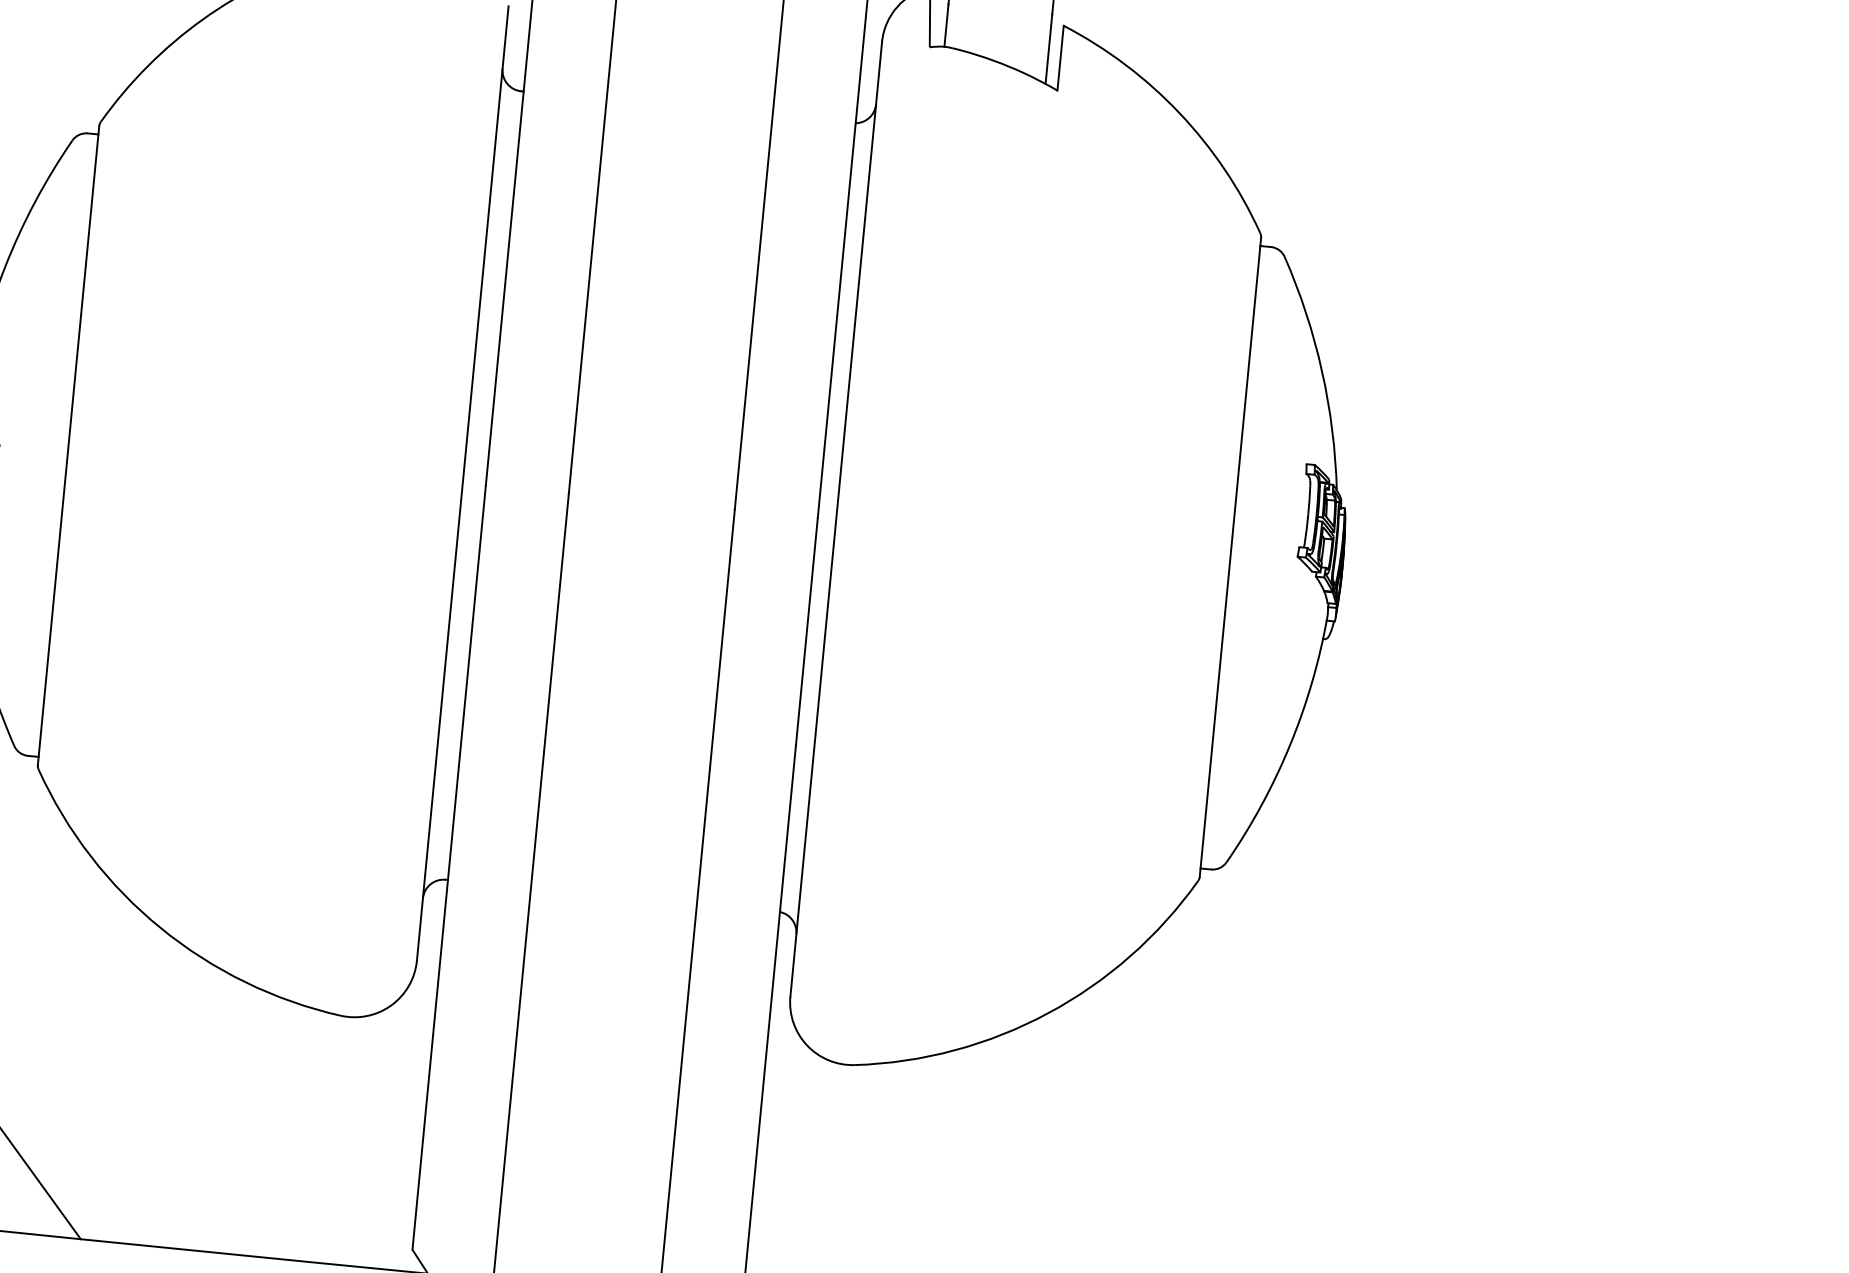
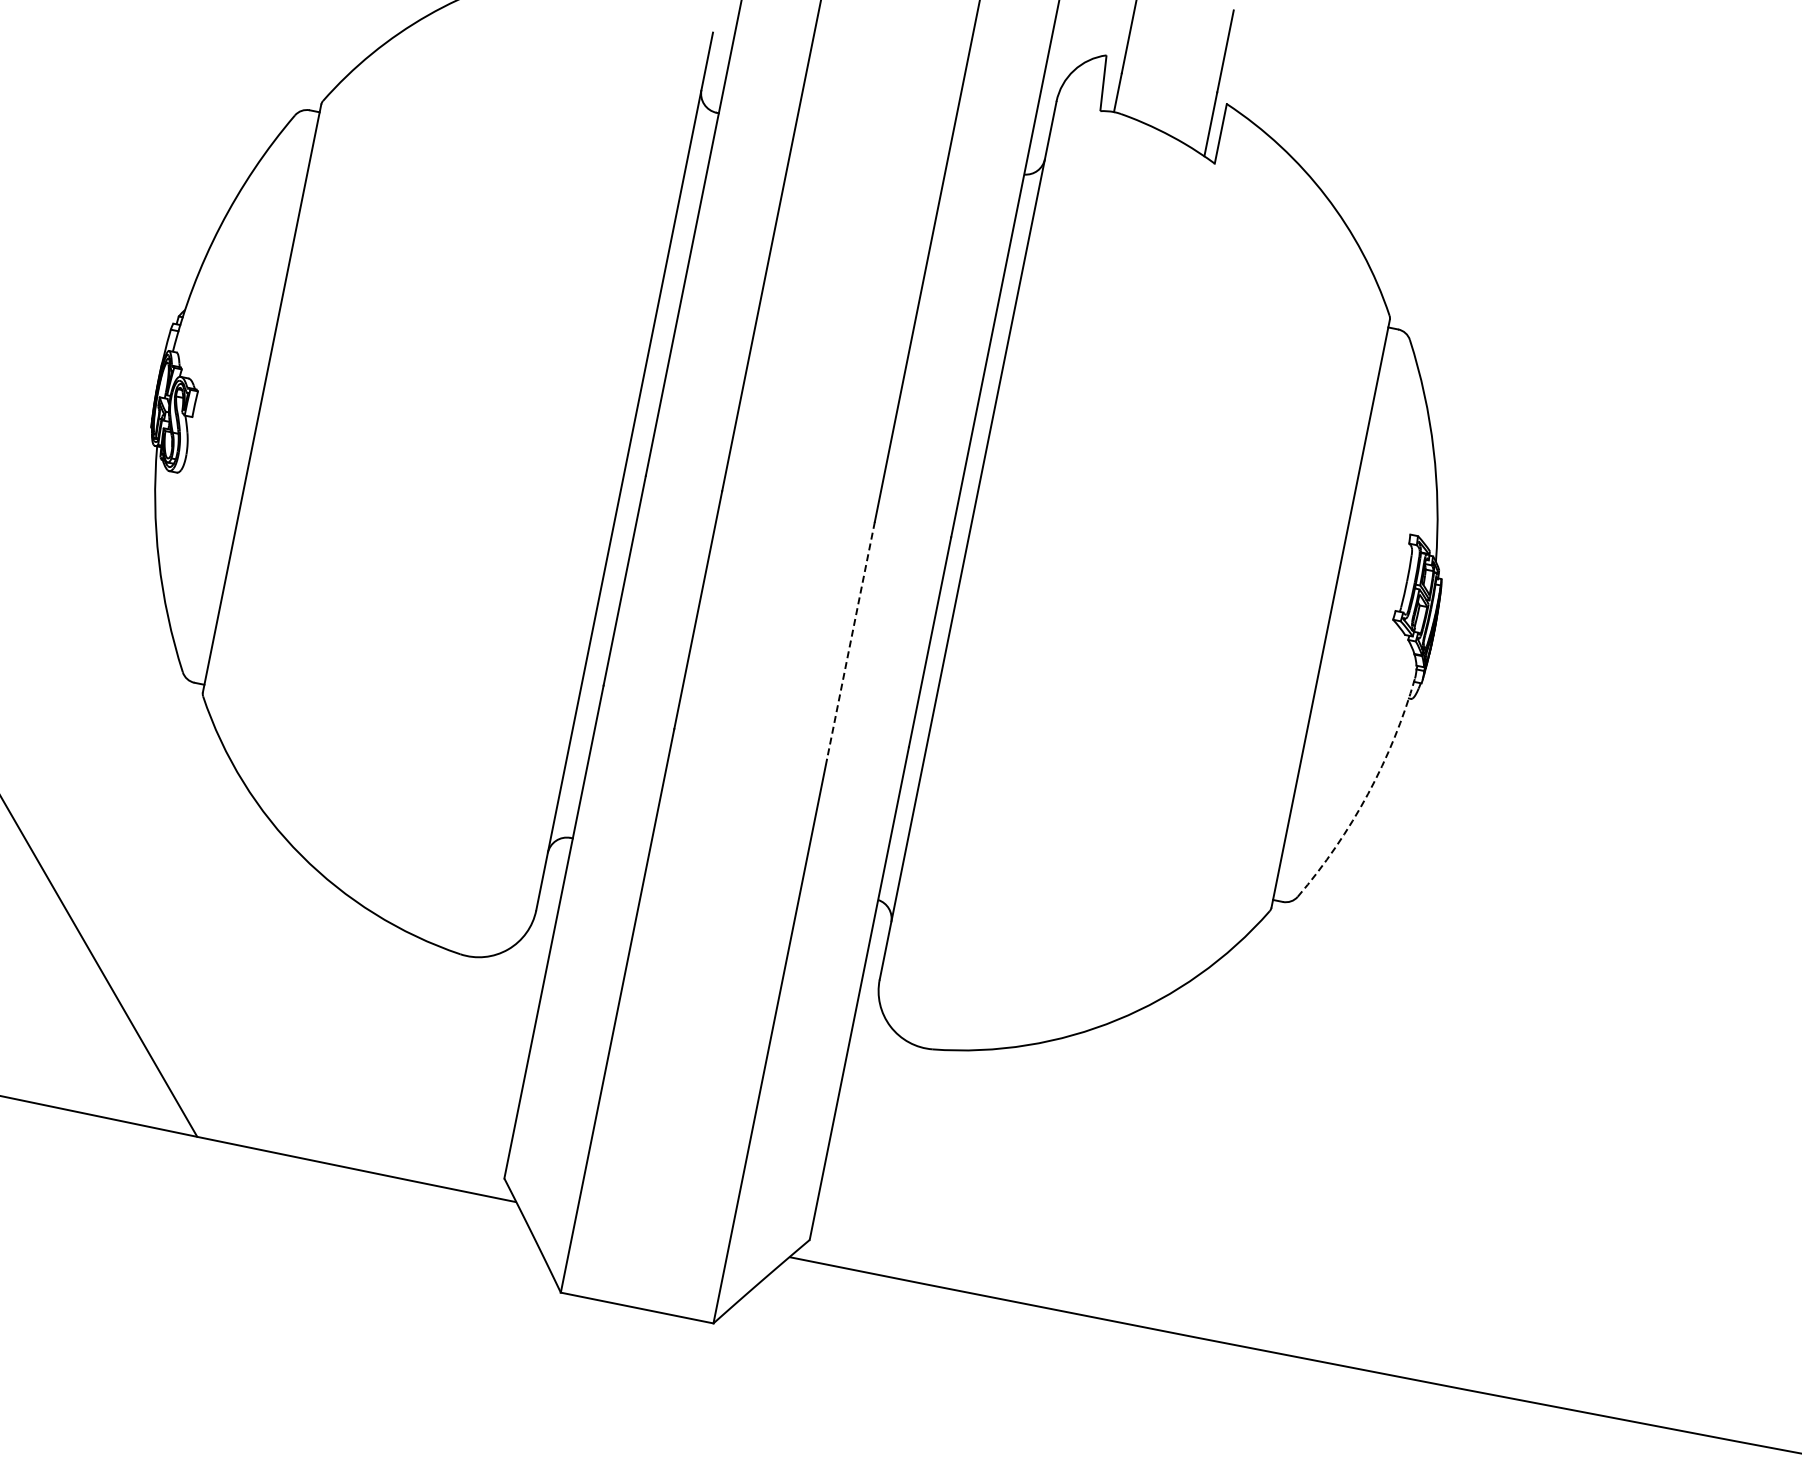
line: (722, 639) -> (850, 641), solid -> dashed
arc: (1290, 744) -> (1368, 793), solid -> dashed

